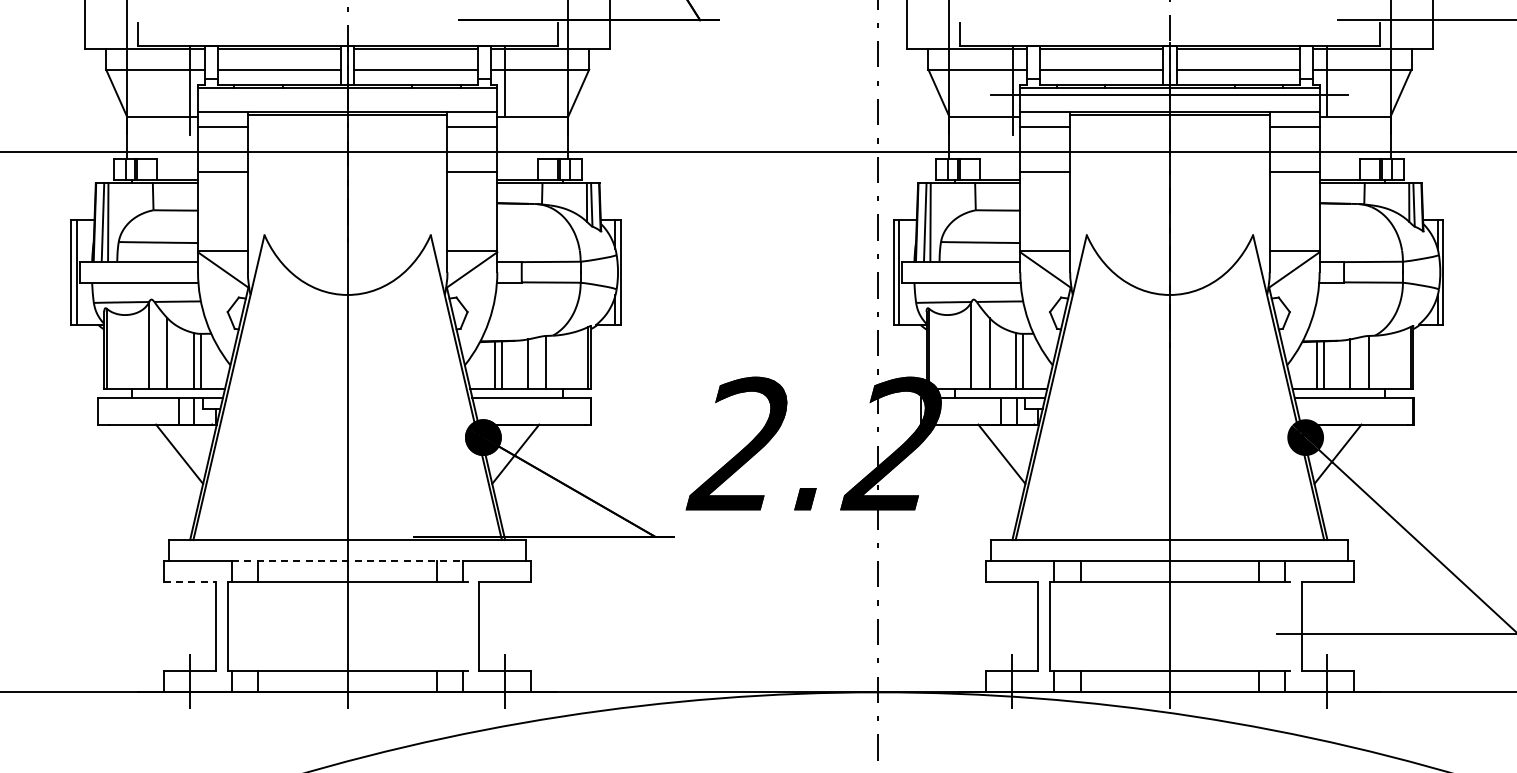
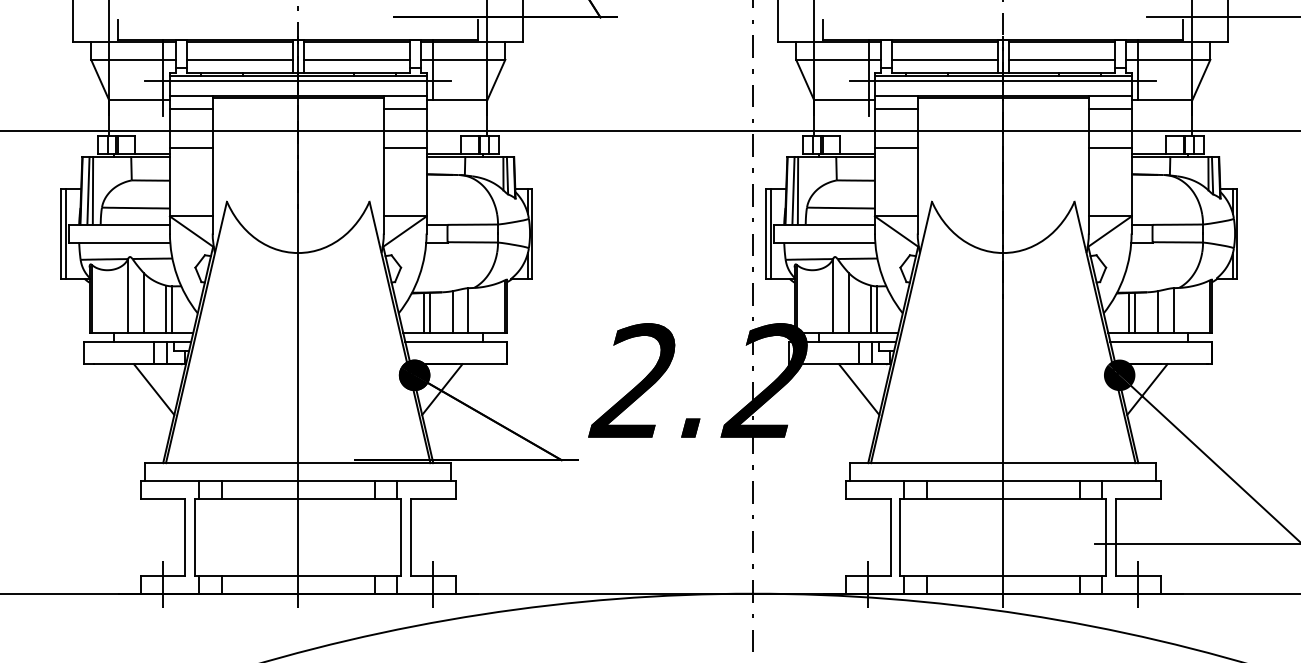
line: (347, 94) -> (298, 81), added
line: (347, 561) -> (298, 481), dashed -> solid
line: (190, 582) -> (163, 499), dashed -> solid
line: (467, 626) -> (400, 537), added
line: (1289, 626) -> (1105, 537), added

